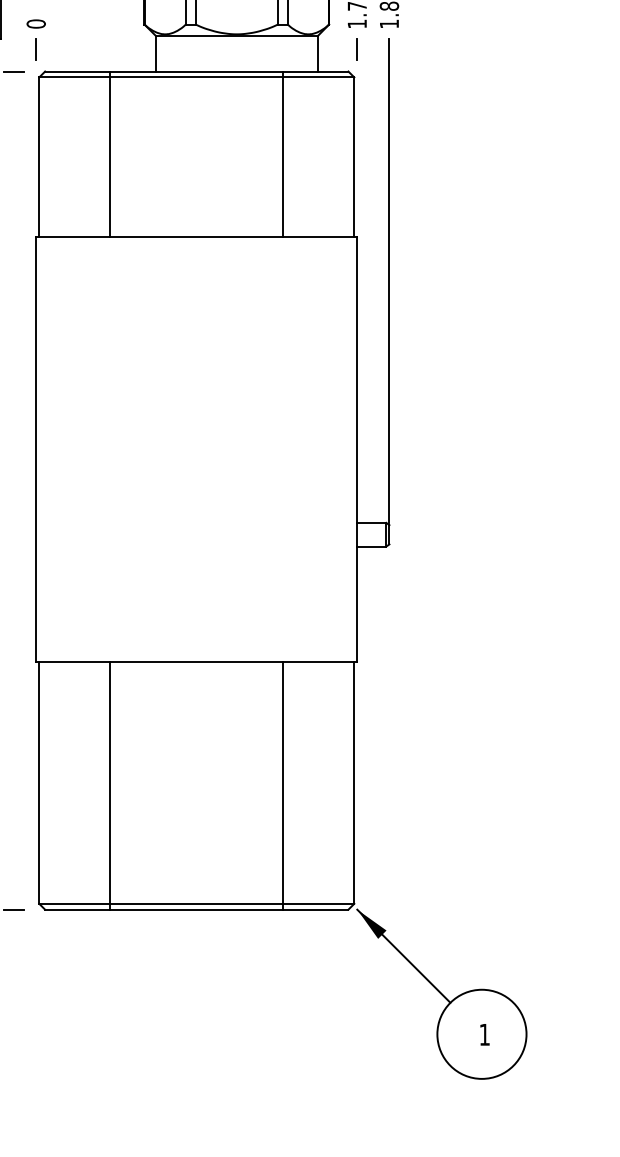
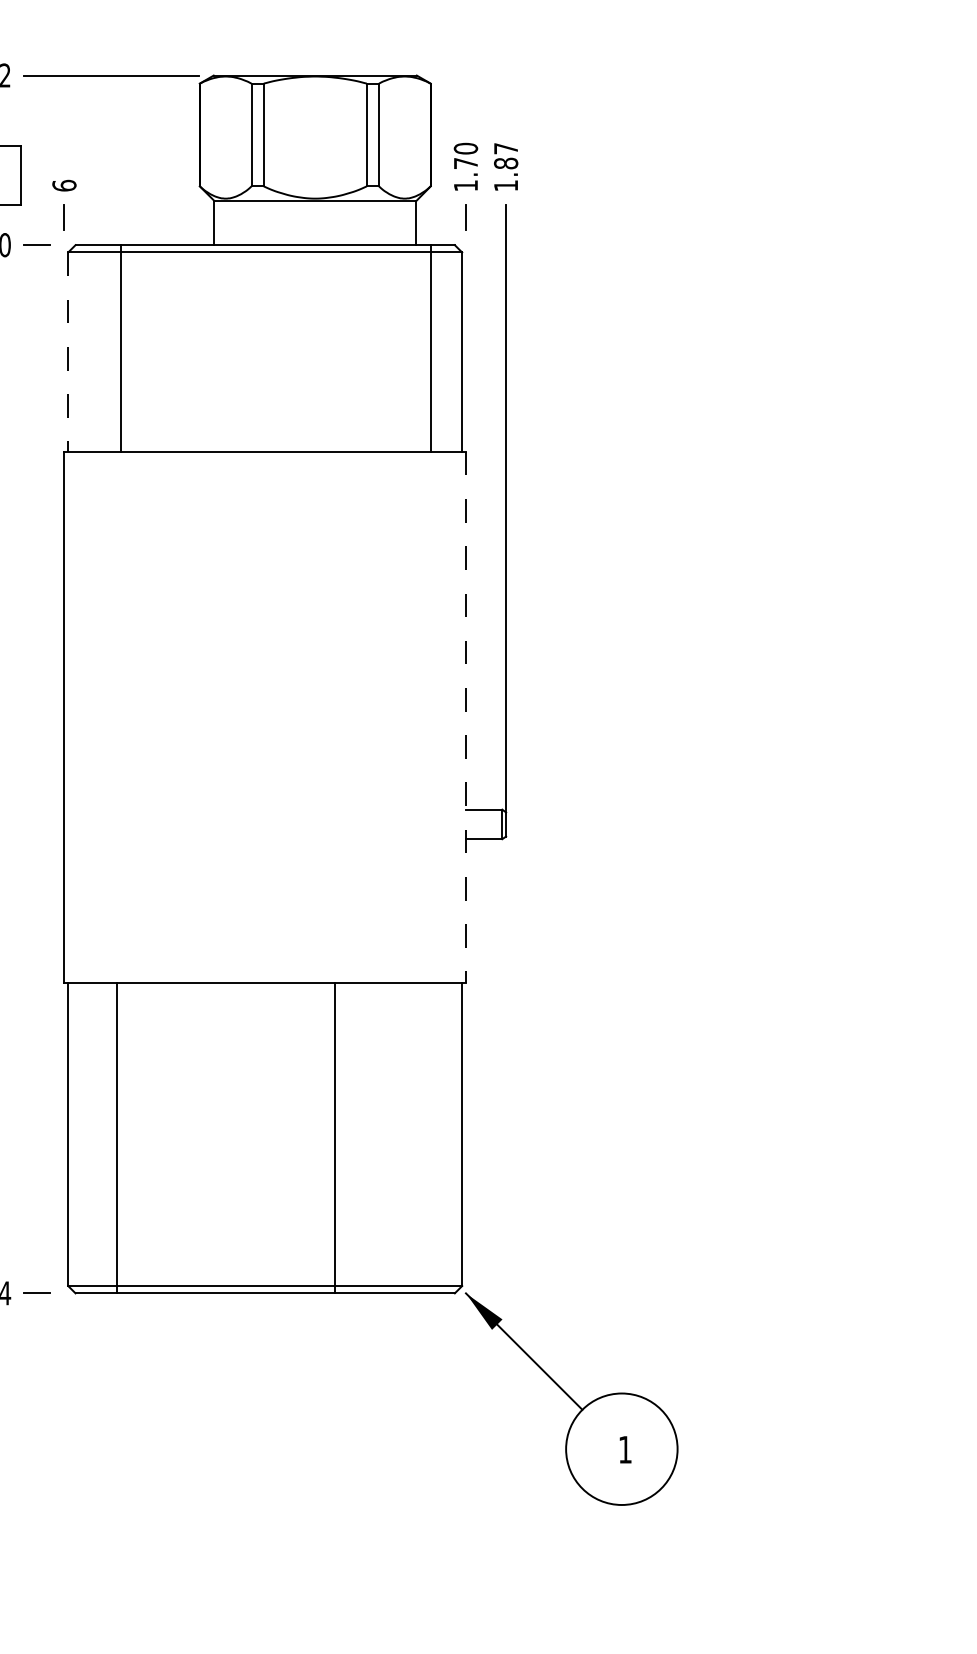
text: (36, 23) -> (64, 185), 0 -> 6
line: (109, 154) -> (120, 348), moved
line: (283, 154) -> (430, 348), moved
line: (39, 157) -> (68, 352), solid -> dashed
line: (356, 449) -> (465, 717), solid -> dashed
line: (109, 785) -> (116, 1138), moved
line: (283, 785) -> (334, 1138), moved

